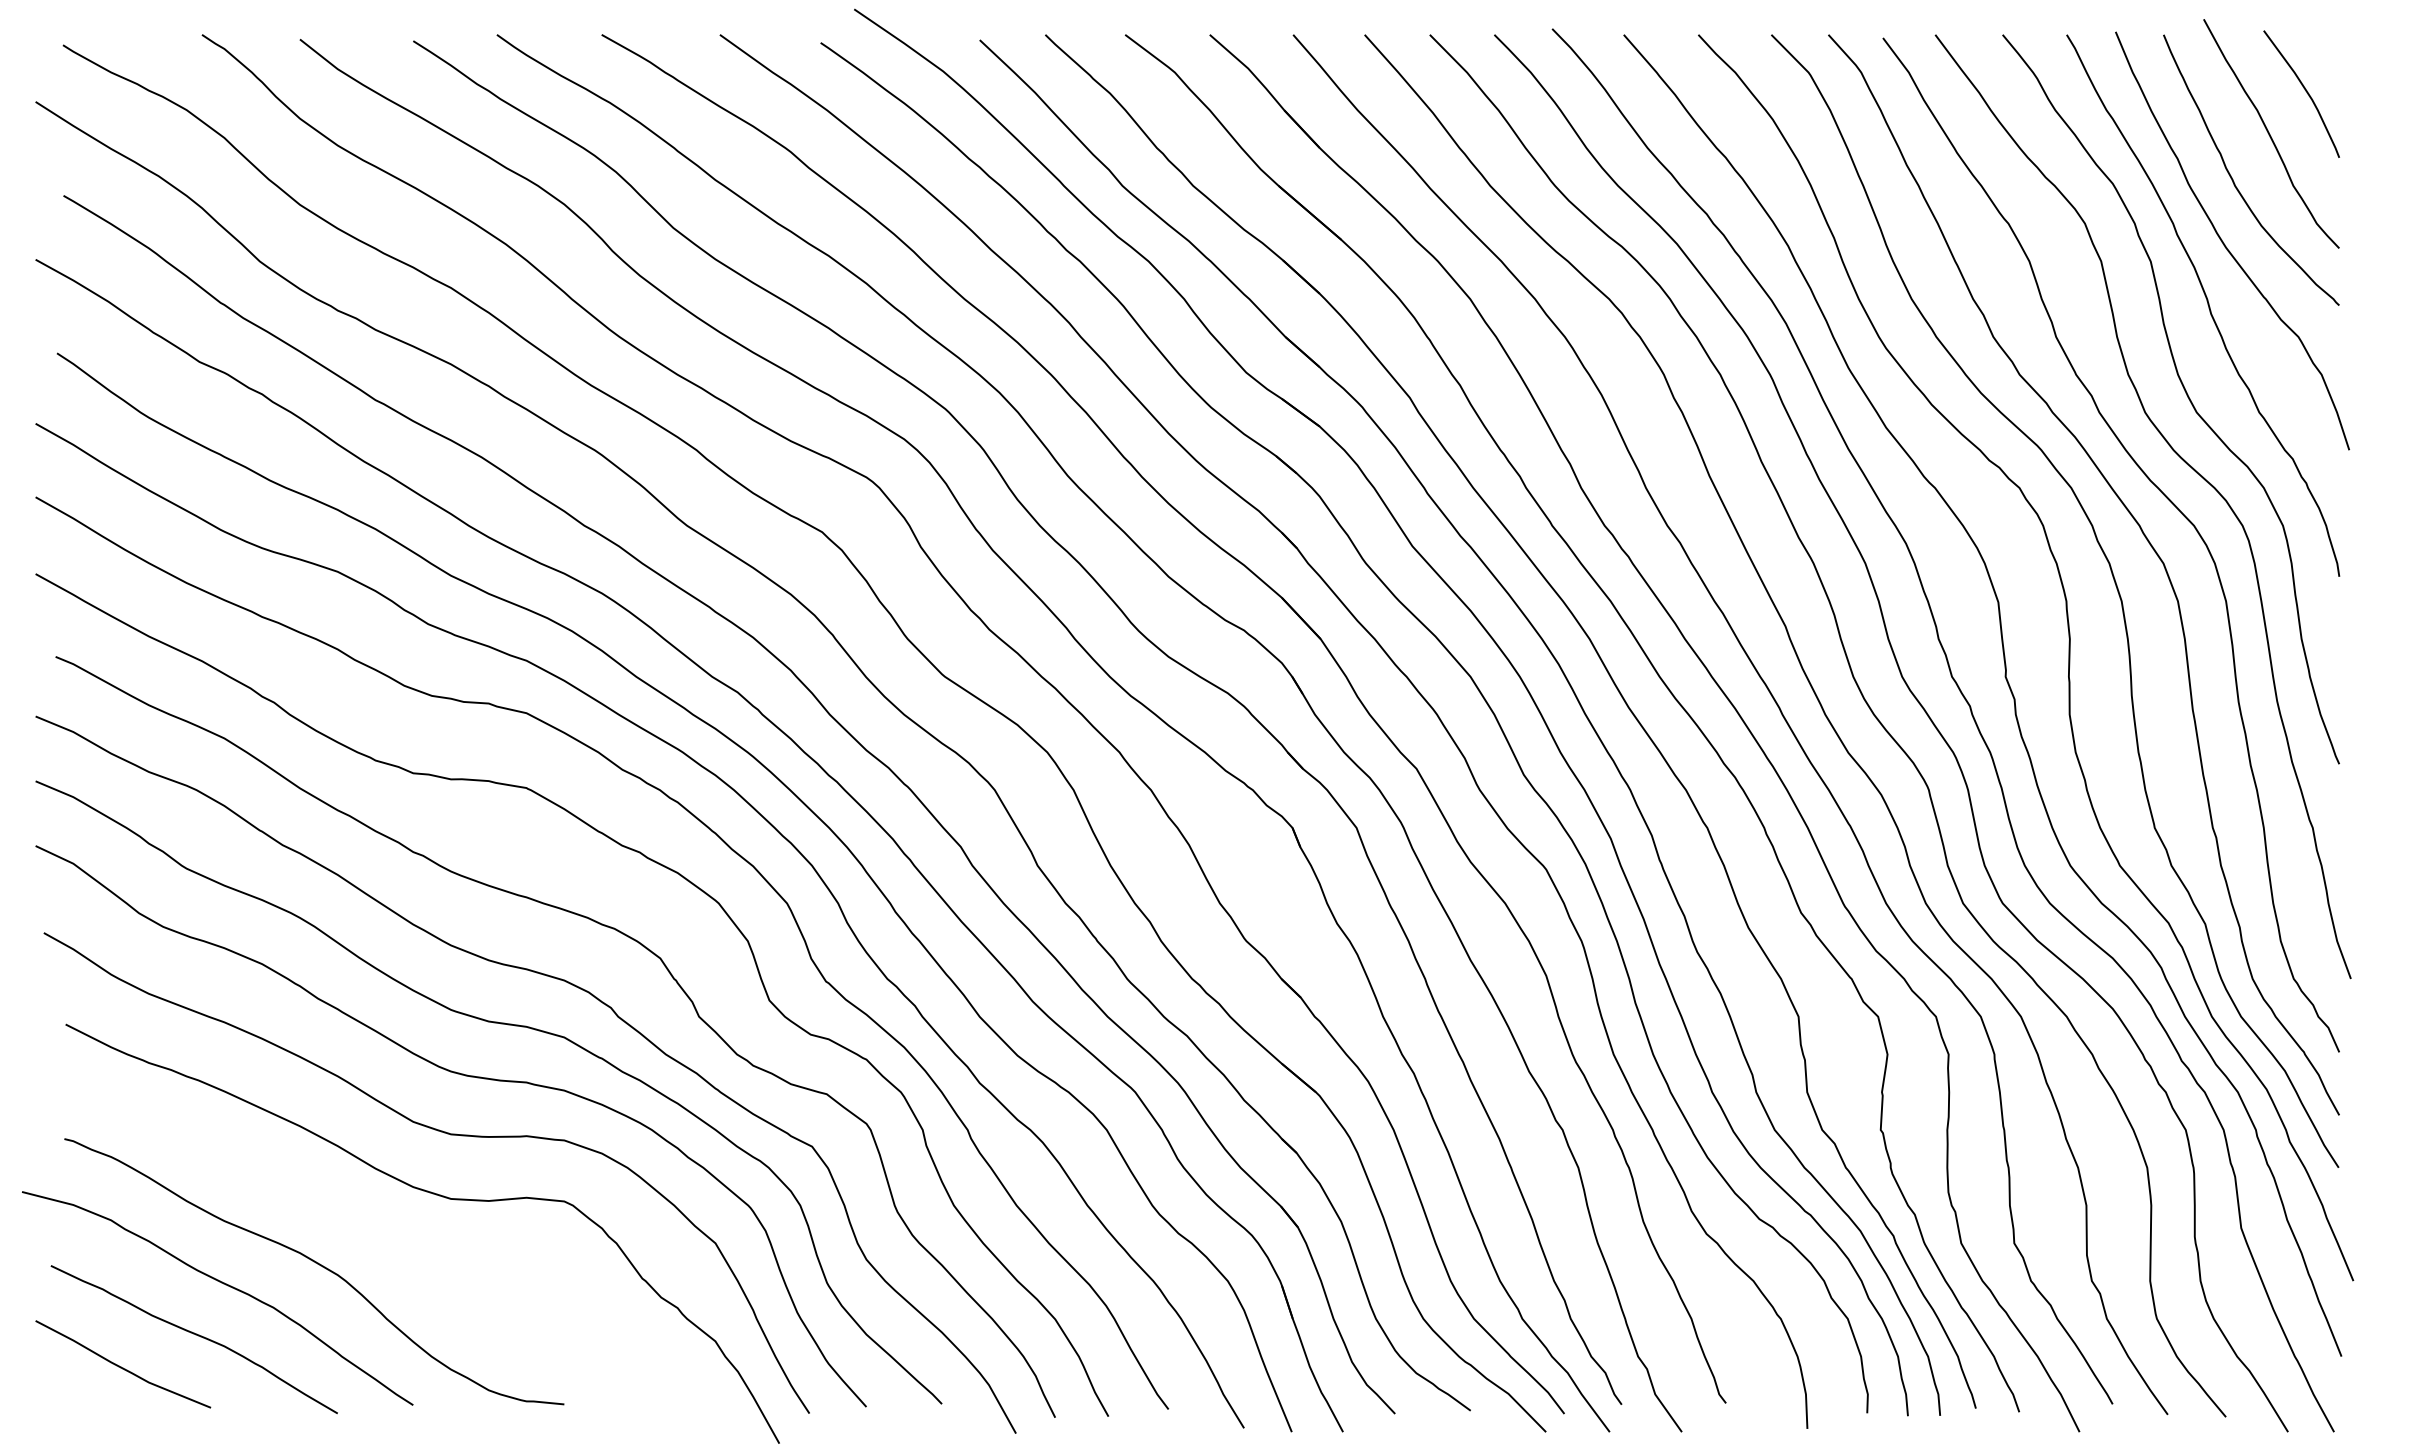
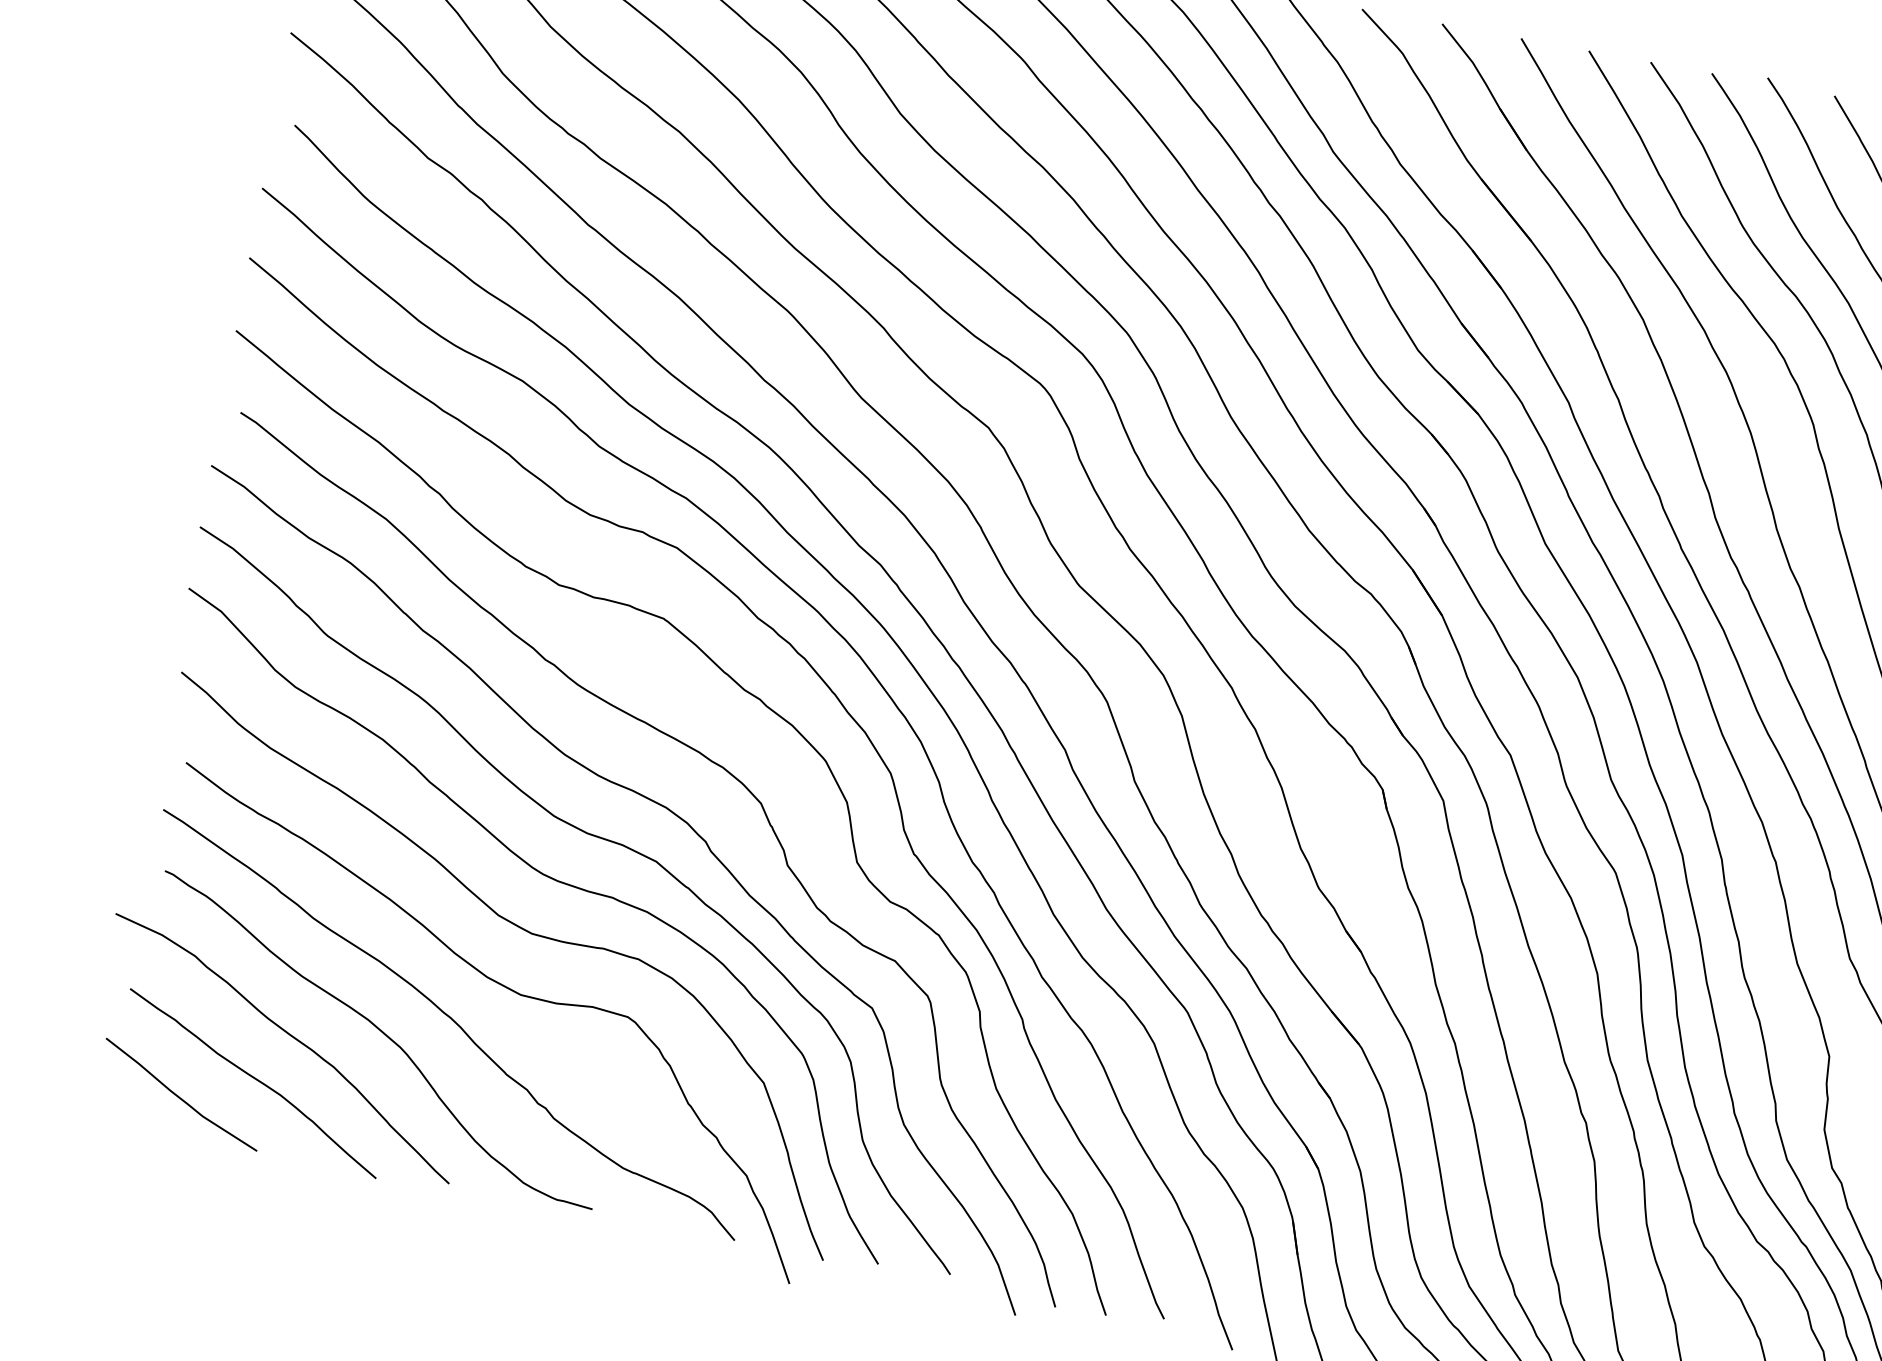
curve: (387, 1239) -> (453, 1022), added

